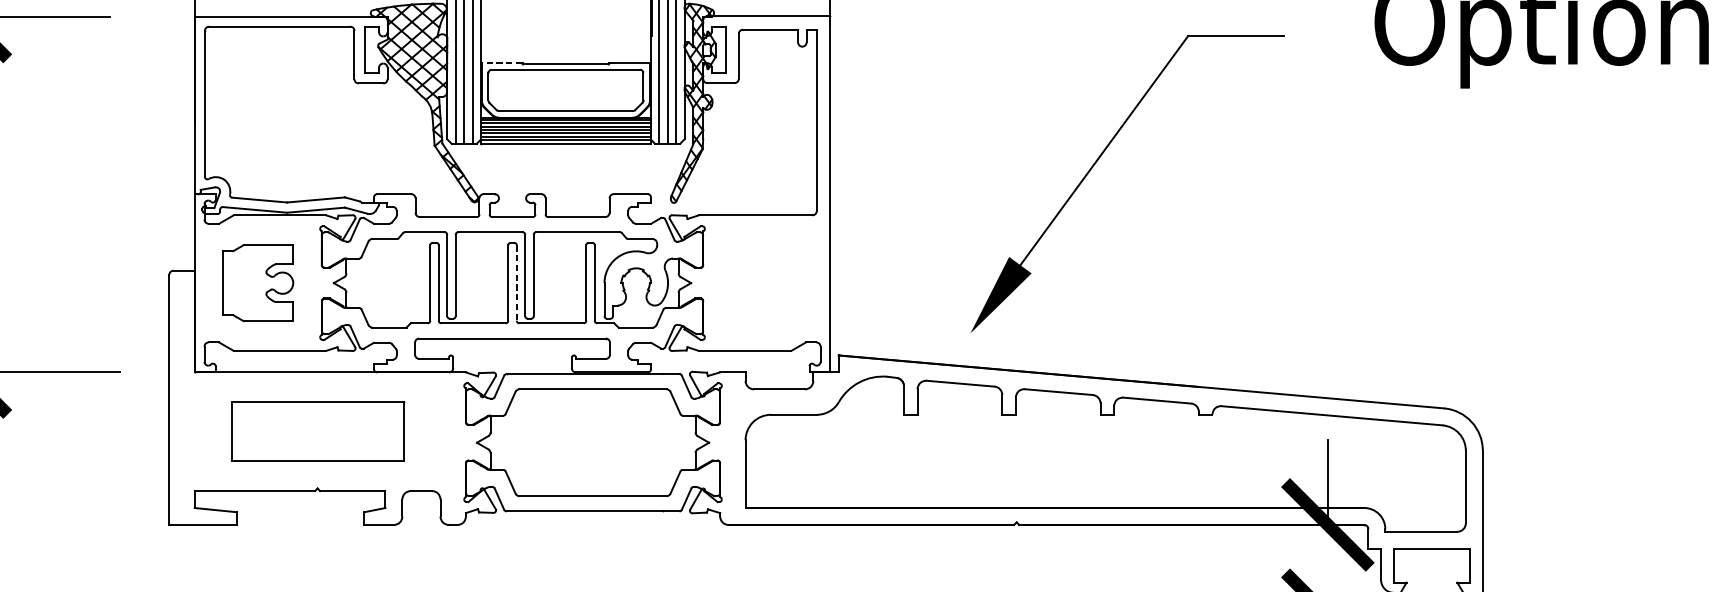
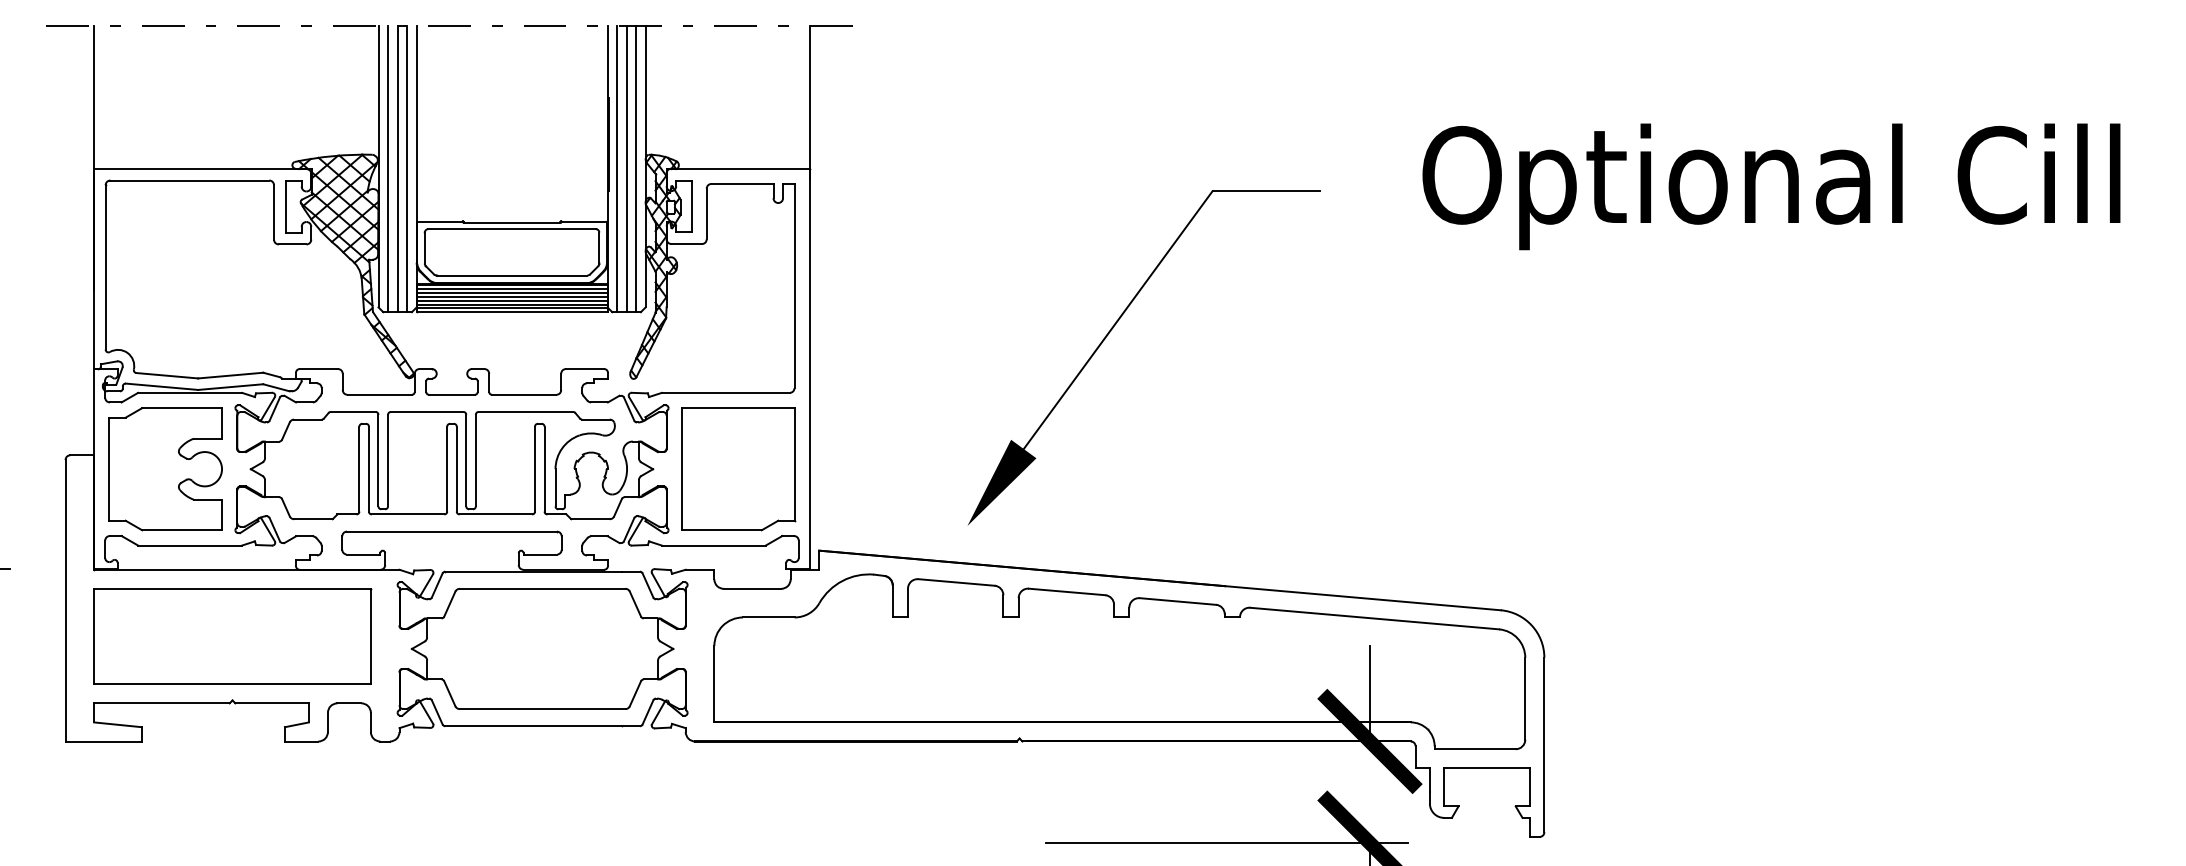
line: (501, 63) -> (439, 221), dashed -> solid
part: (258, 283) -> (165, 469), size x1.43
line: (516, 283) -> (456, 469), dashed -> solid
part: (767, 283) -> (738, 469), added
part: (317, 431) -> (232, 636), size x1.43

